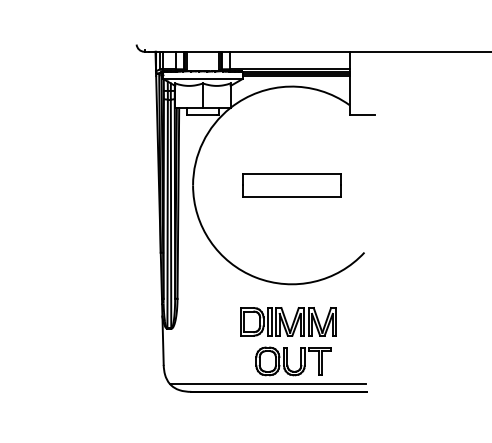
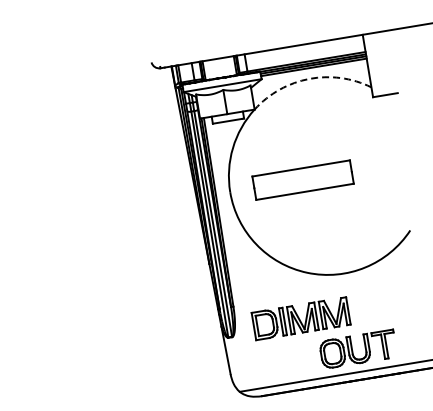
arc: (289, 86) -> (309, 78), solid -> dashed
part: (291, 185) -> (302, 180), moved
part: (288, 321) -> (301, 318), moved

